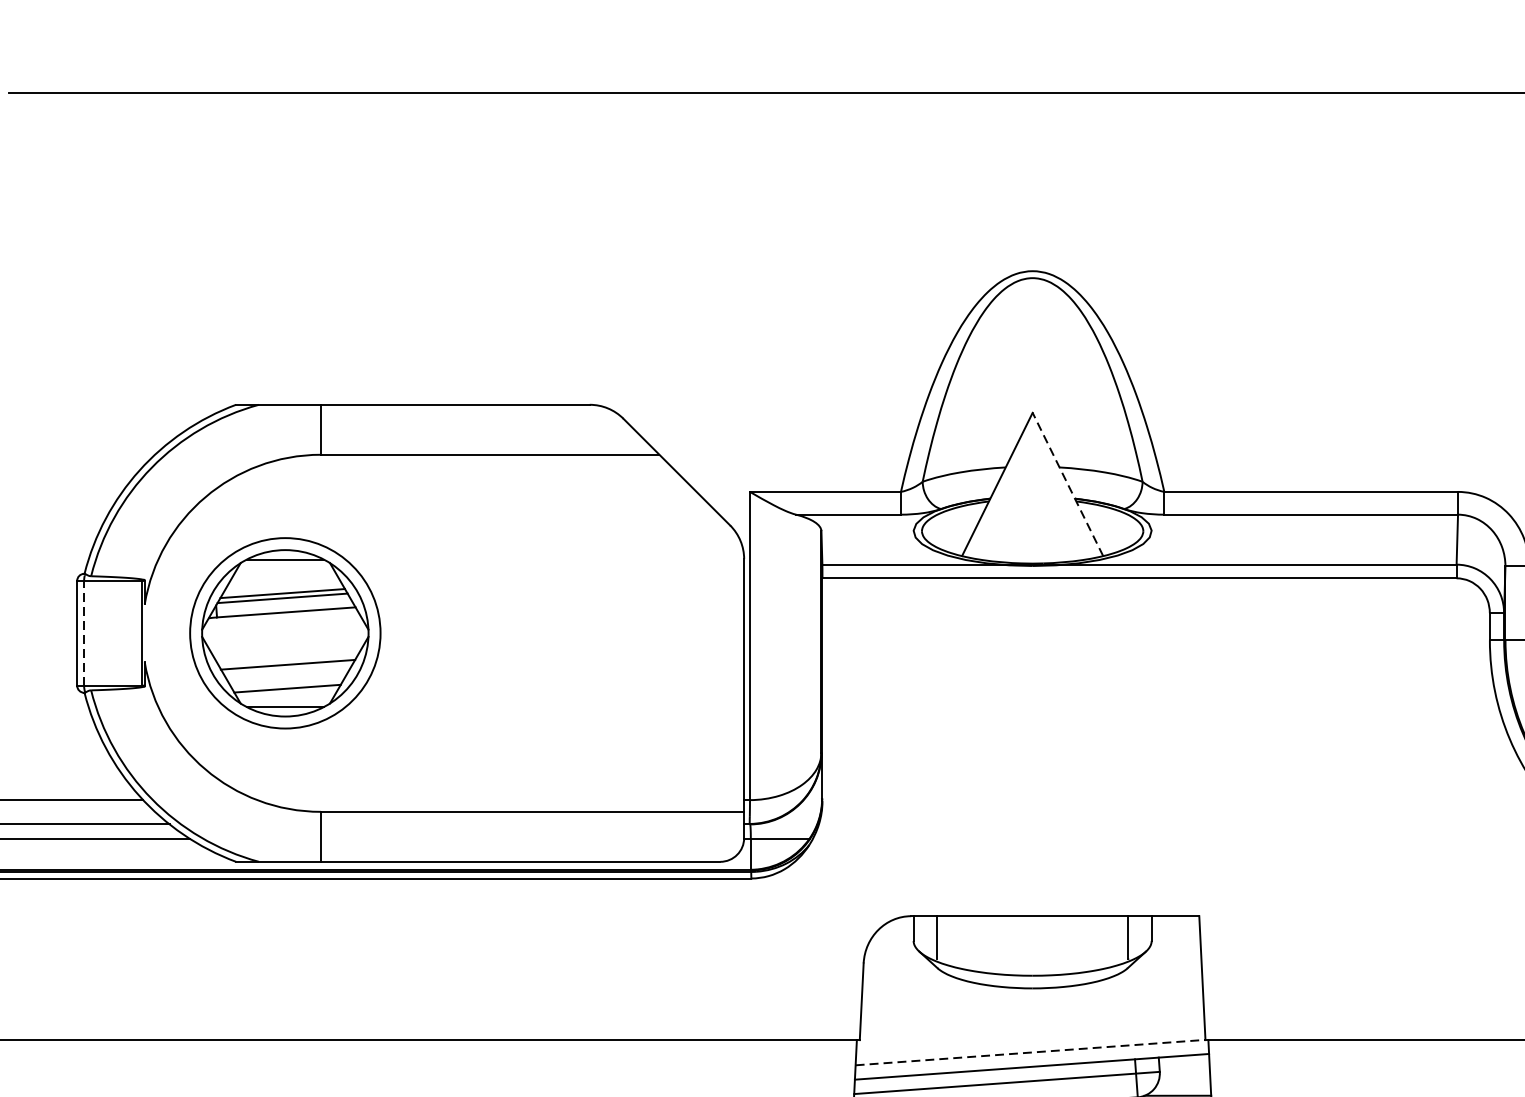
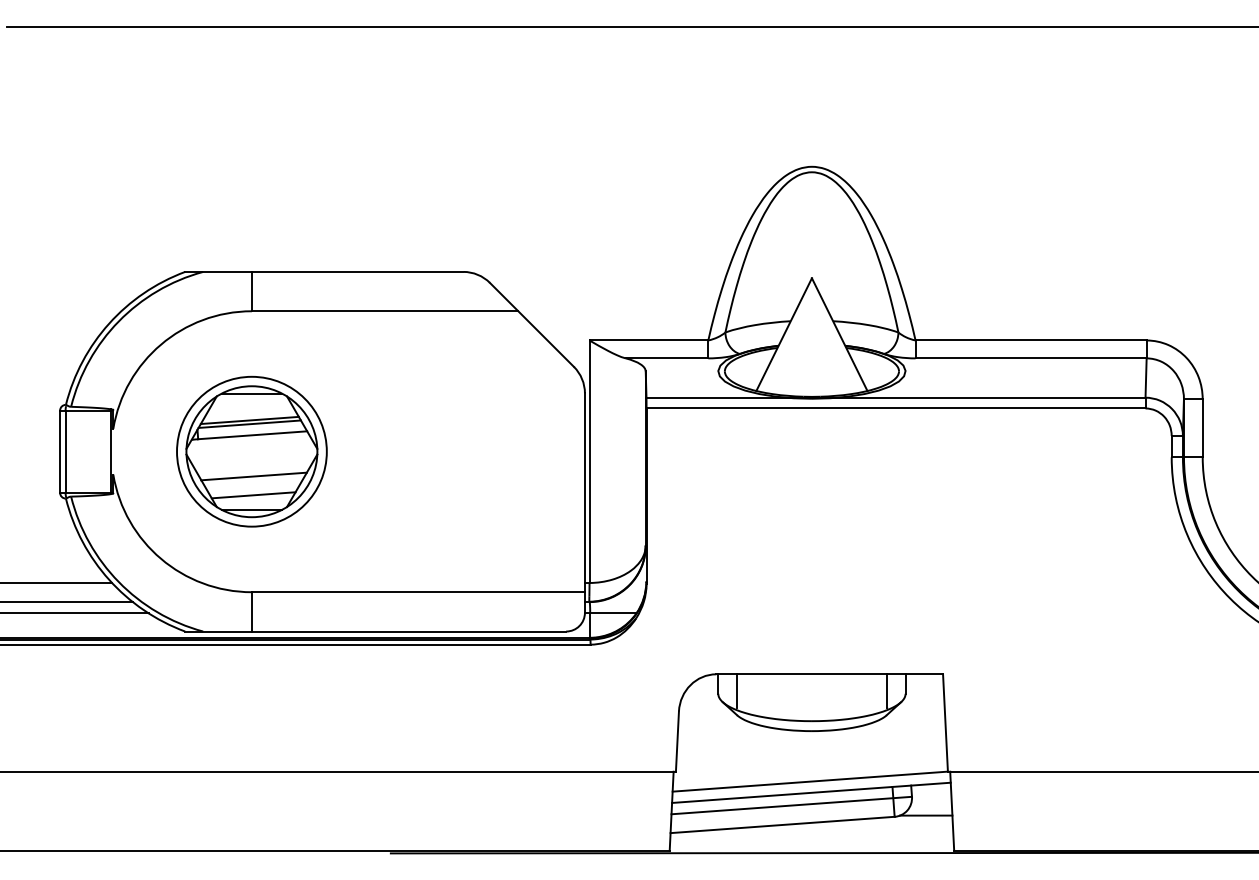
line: (1067, 484) -> (839, 334), dashed -> solid
line: (84, 633) -> (65, 451), dashed -> solid
part: (284, 633) -> (251, 451), moved
line: (1030, 1052) -> (810, 781), dashed -> solid

